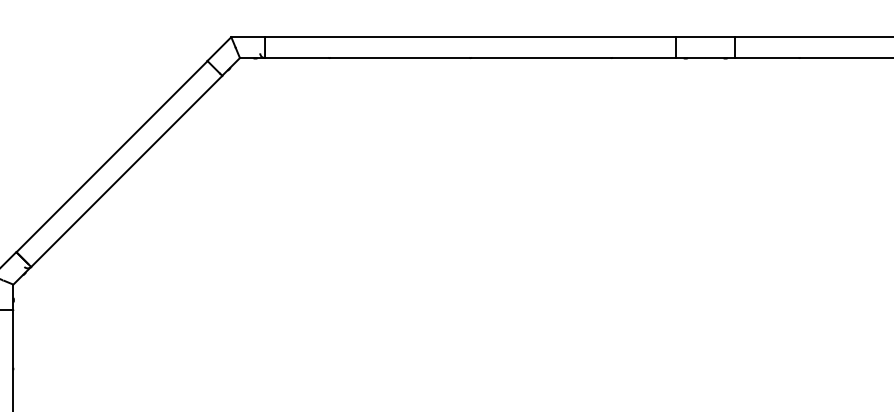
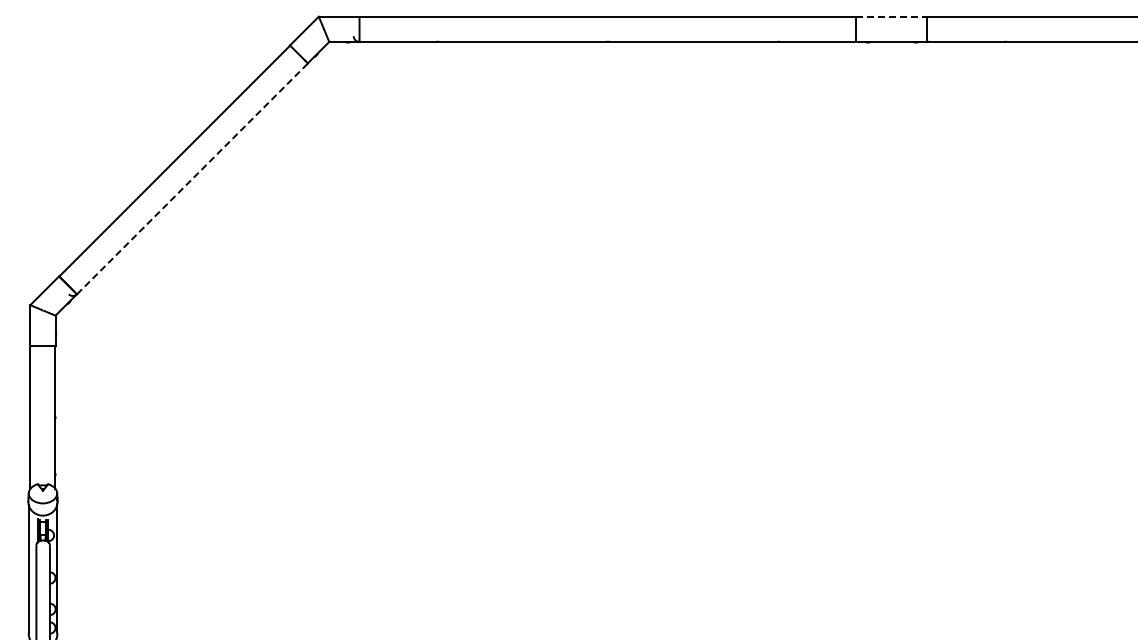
line: (706, 37) -> (892, 16), solid -> dashed
line: (126, 171) -> (192, 178), solid -> dashed

